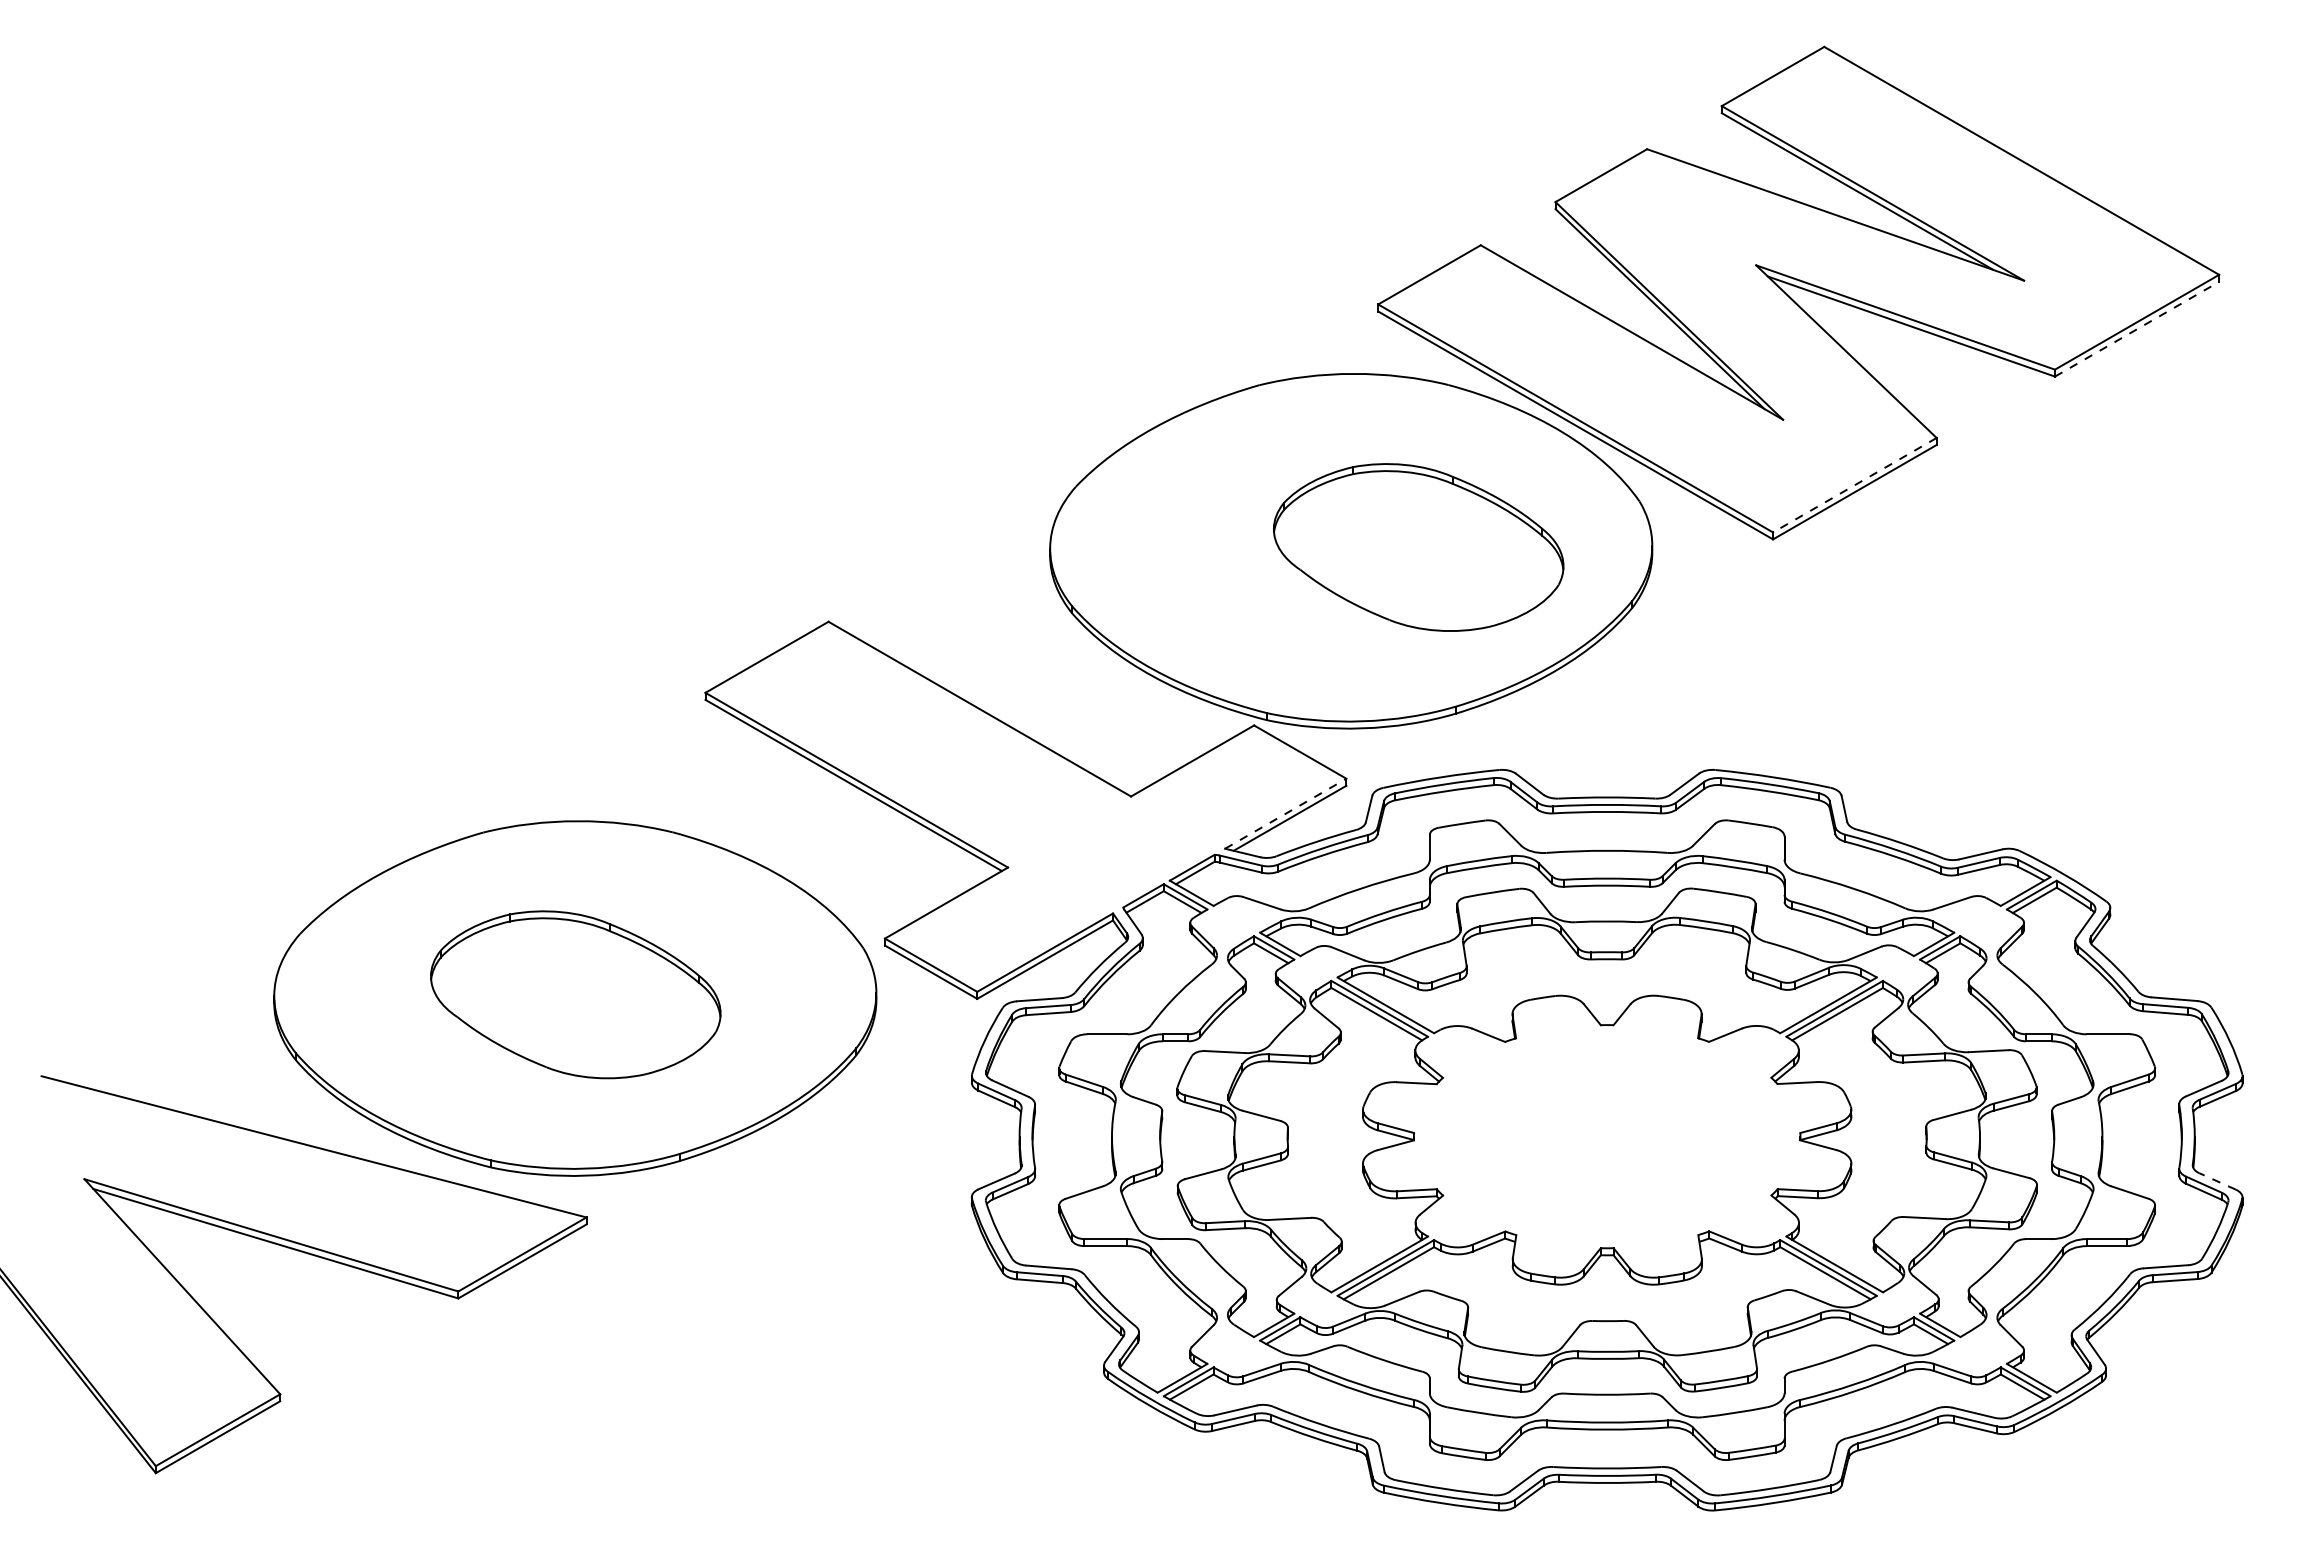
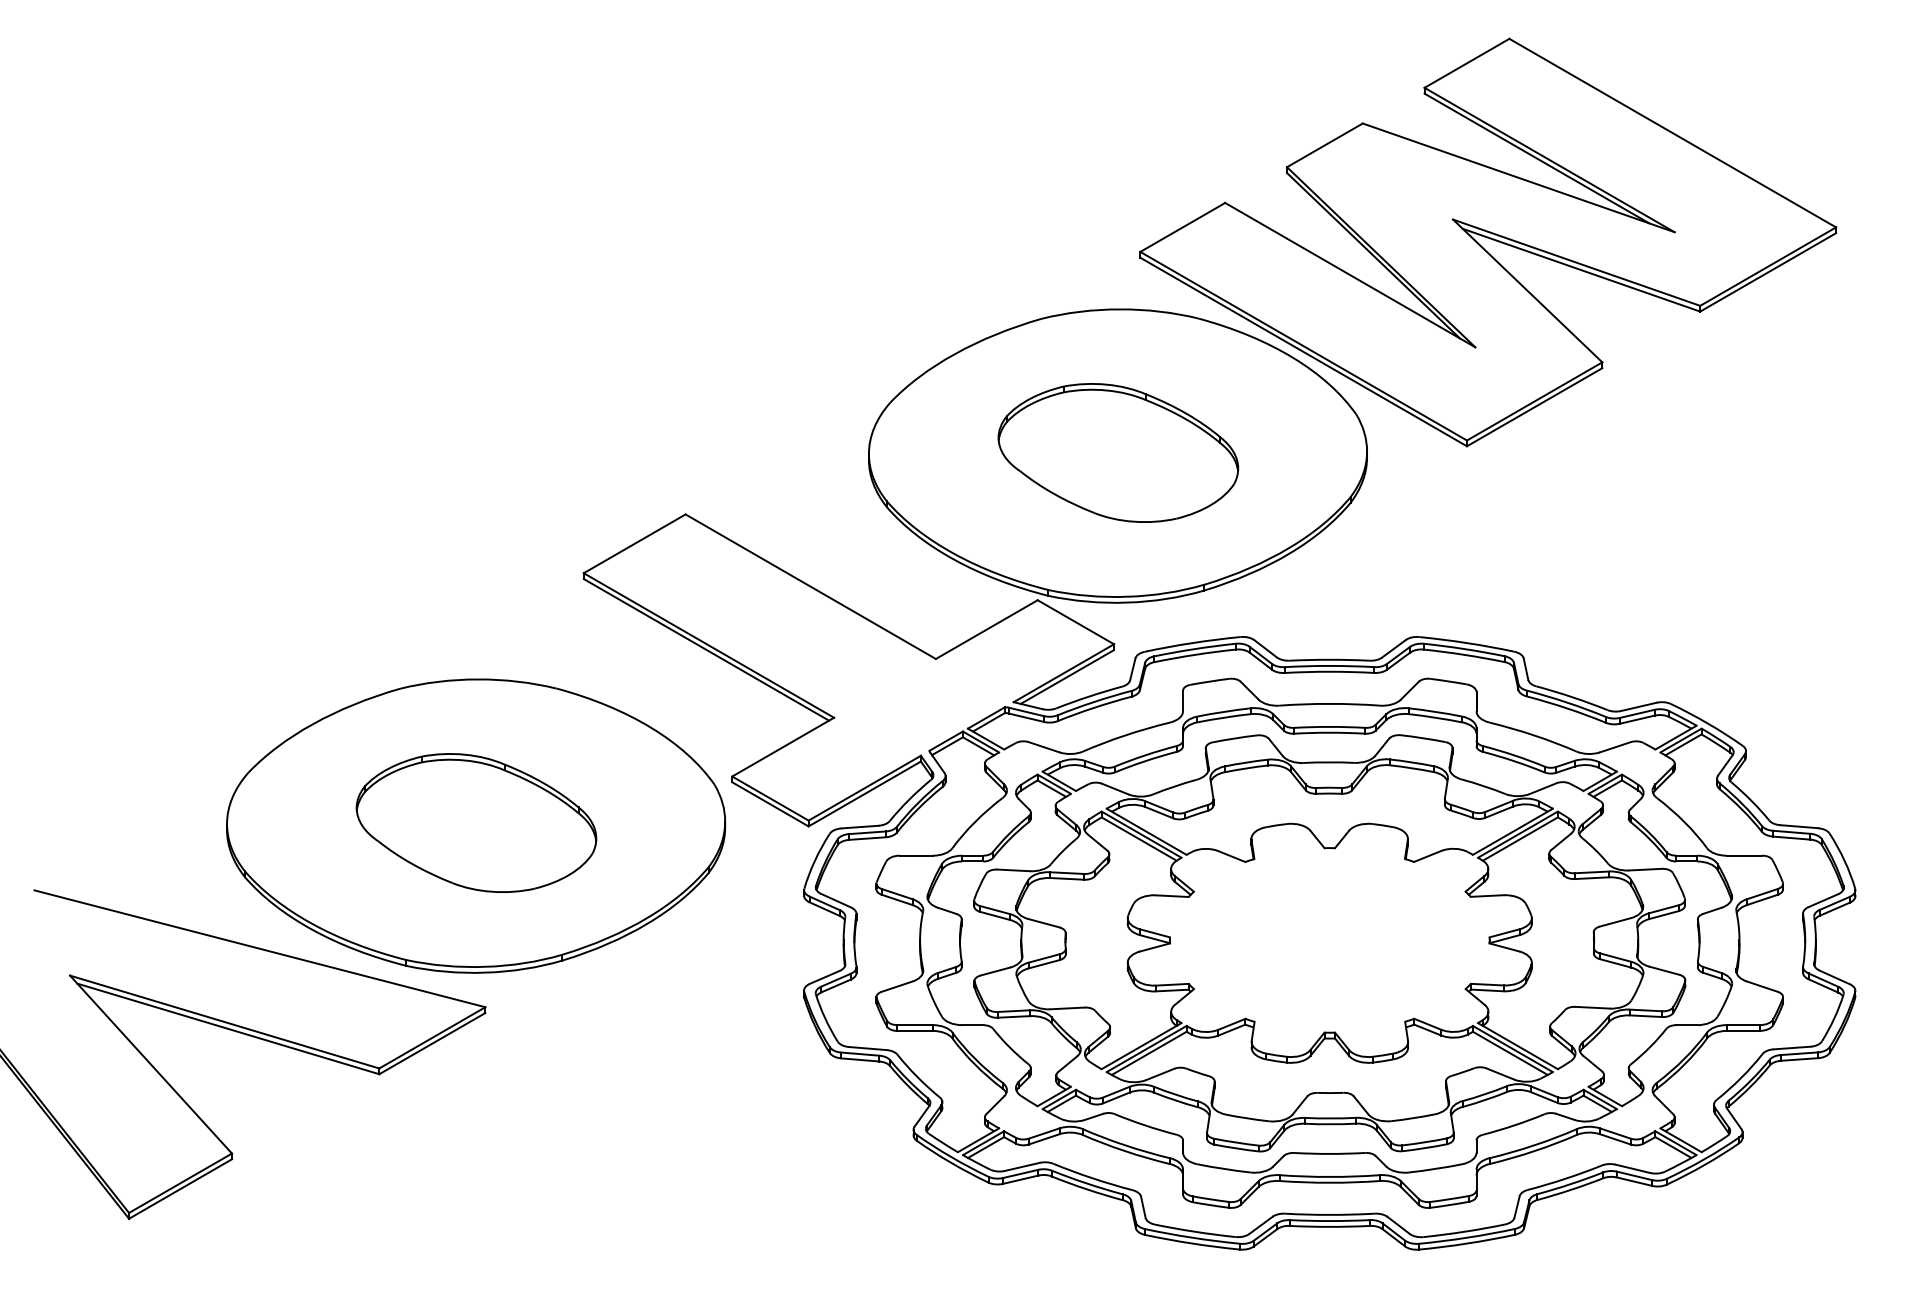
line: (2137, 329) -> (1768, 272), dashed -> solid
line: (1854, 485) -> (1534, 401), dashed -> solid
part: (1418, 547) -> (1118, 452), moved
line: (1286, 813) -> (1064, 673), dashed -> solid
line: (2217, 1181) -> (1834, 977), dashed -> solid

